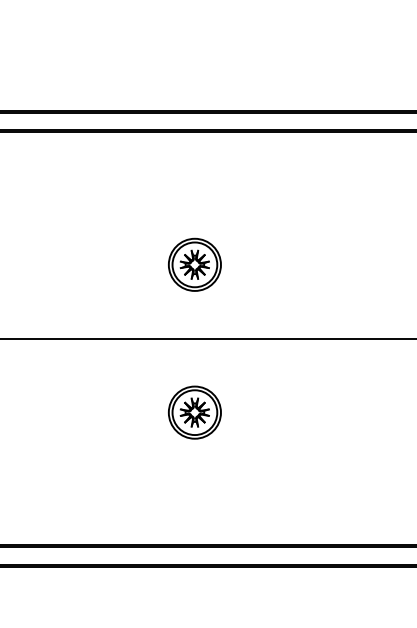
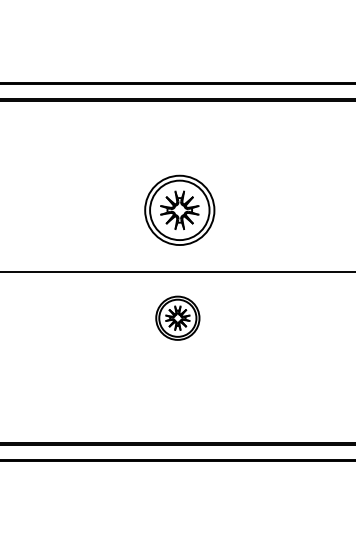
part: (194, 264) -> (179, 210), size x1.6
part: (194, 411) -> (177, 317), moved

